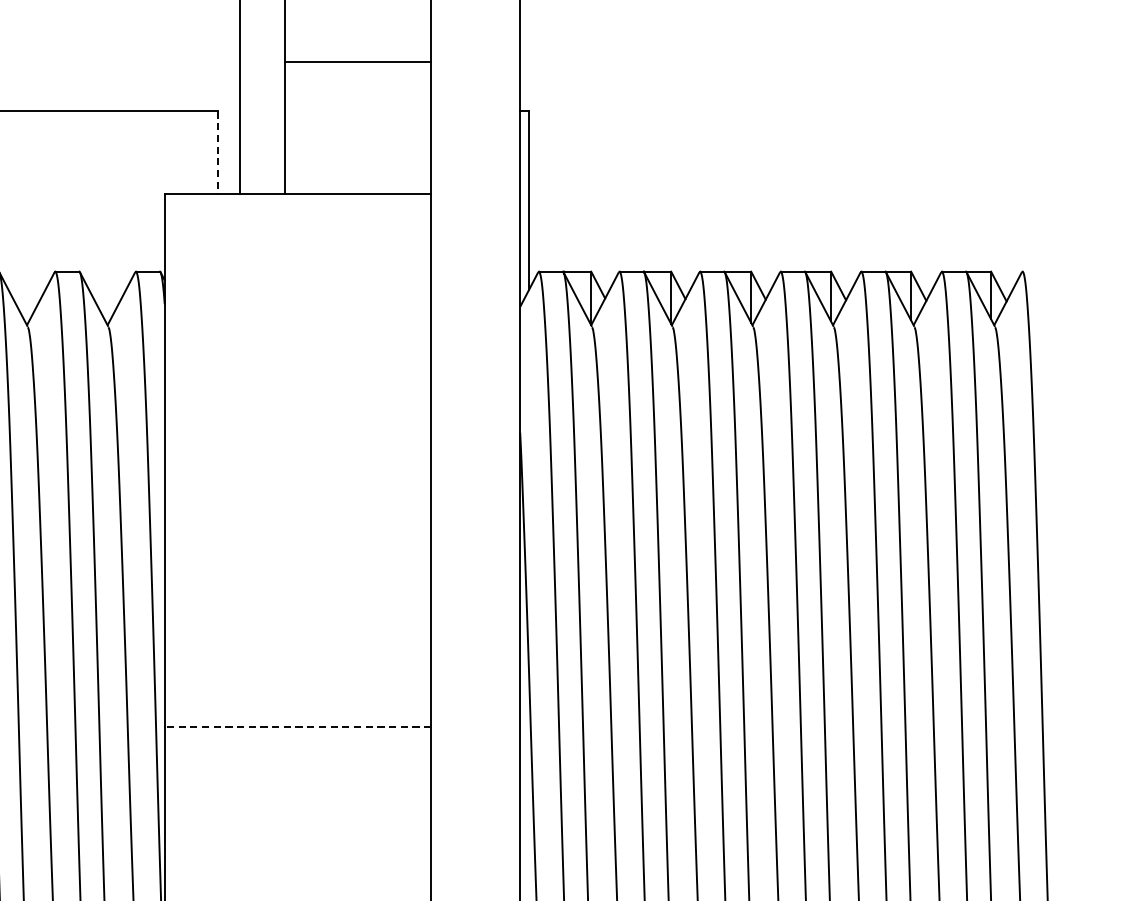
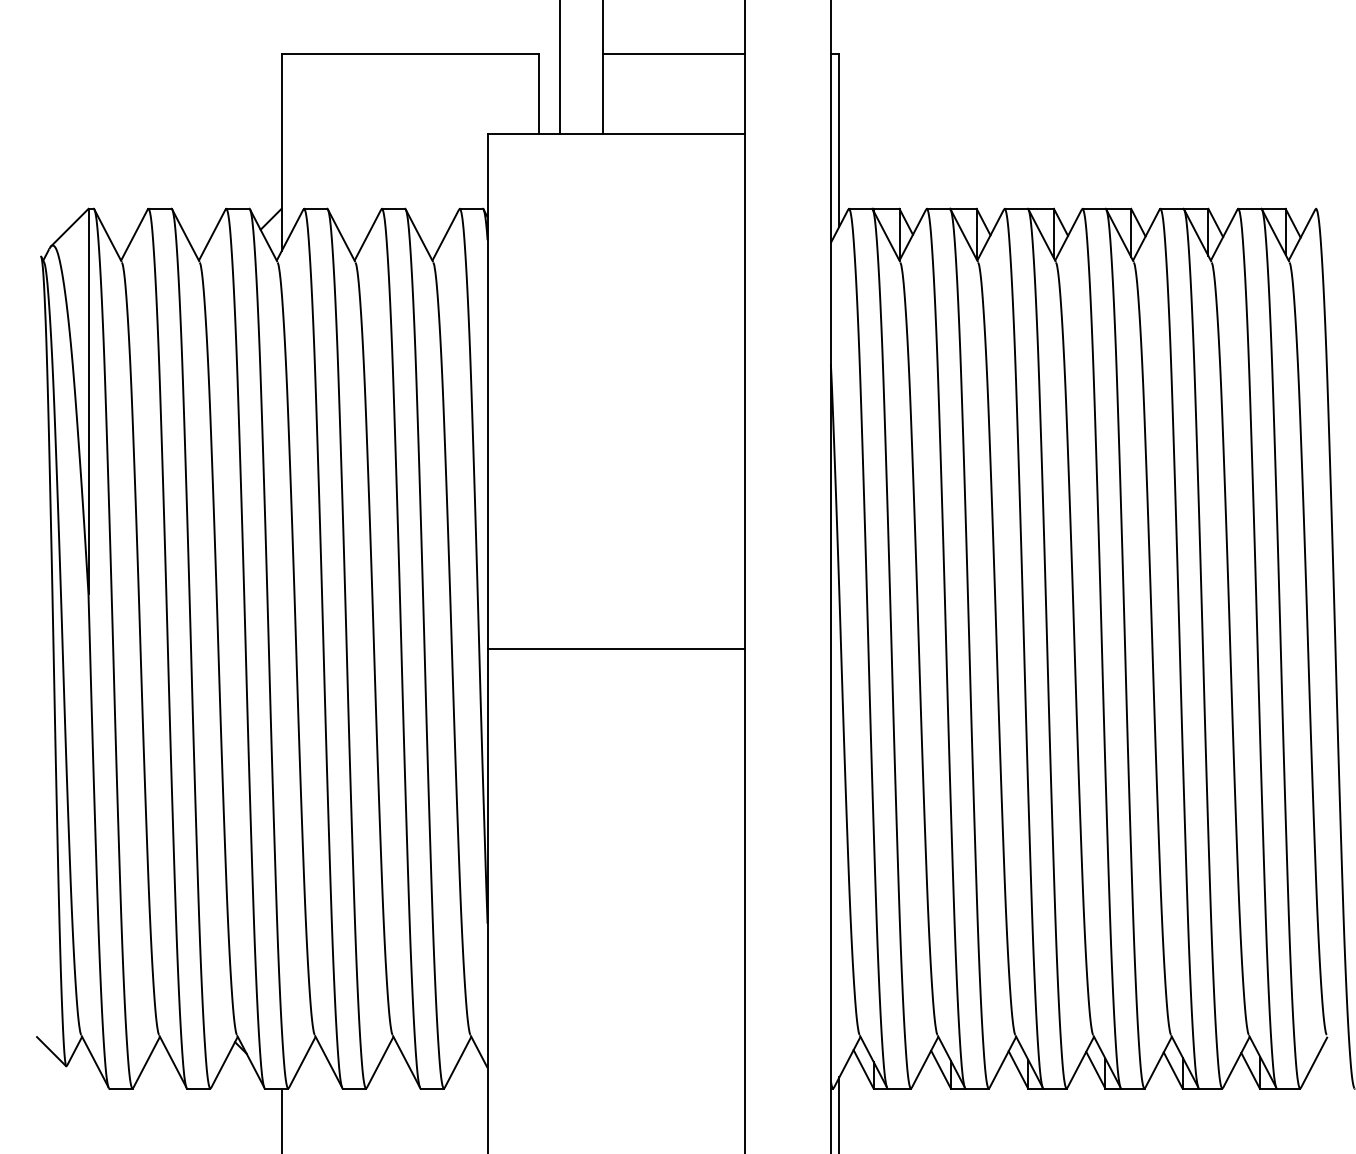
line: (358, 62) -> (674, 54), moved
line: (218, 152) -> (539, 93), dashed -> solid
line: (298, 726) -> (616, 648), dashed -> solid

